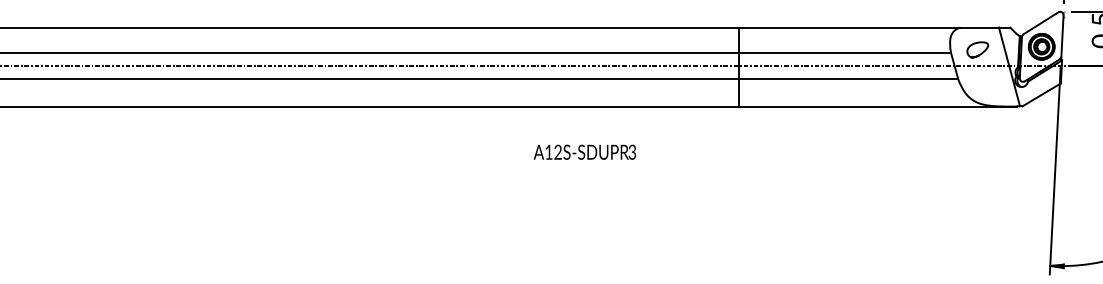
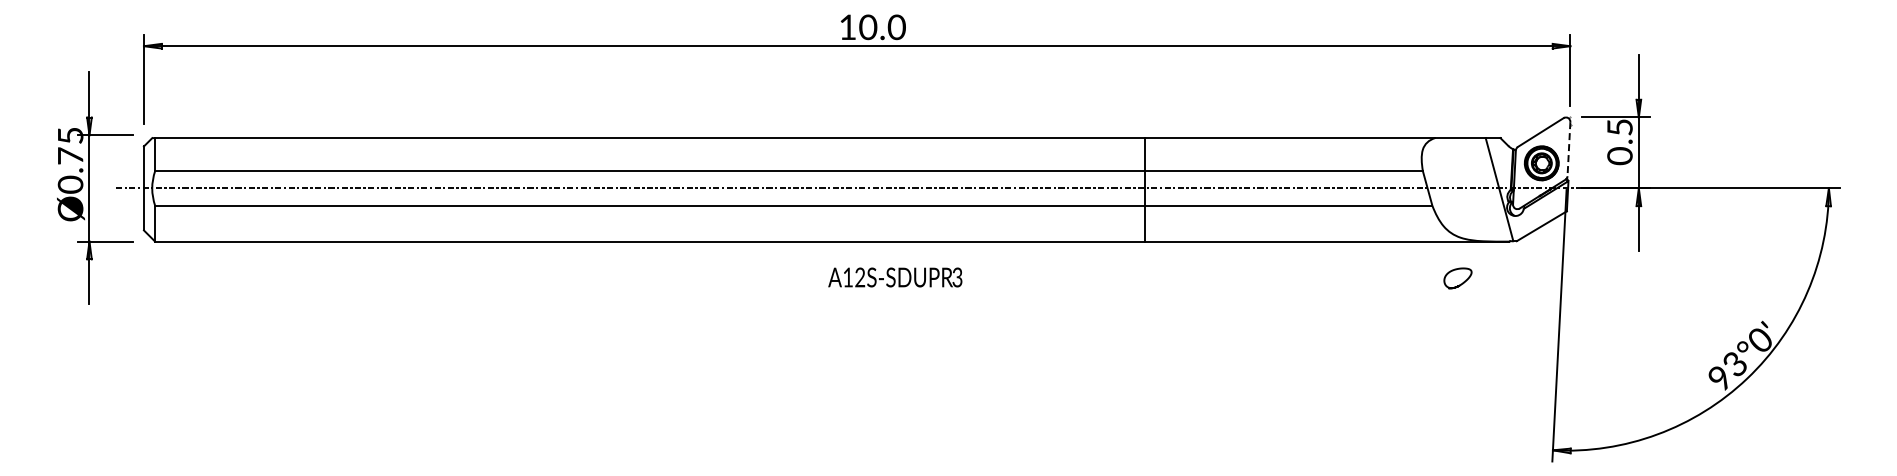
line: (1062, 36) -> (1568, 149), solid -> dashed
curve: (979, 53) -> (1460, 283), moved
text: (585, 152) -> (895, 277), moved

